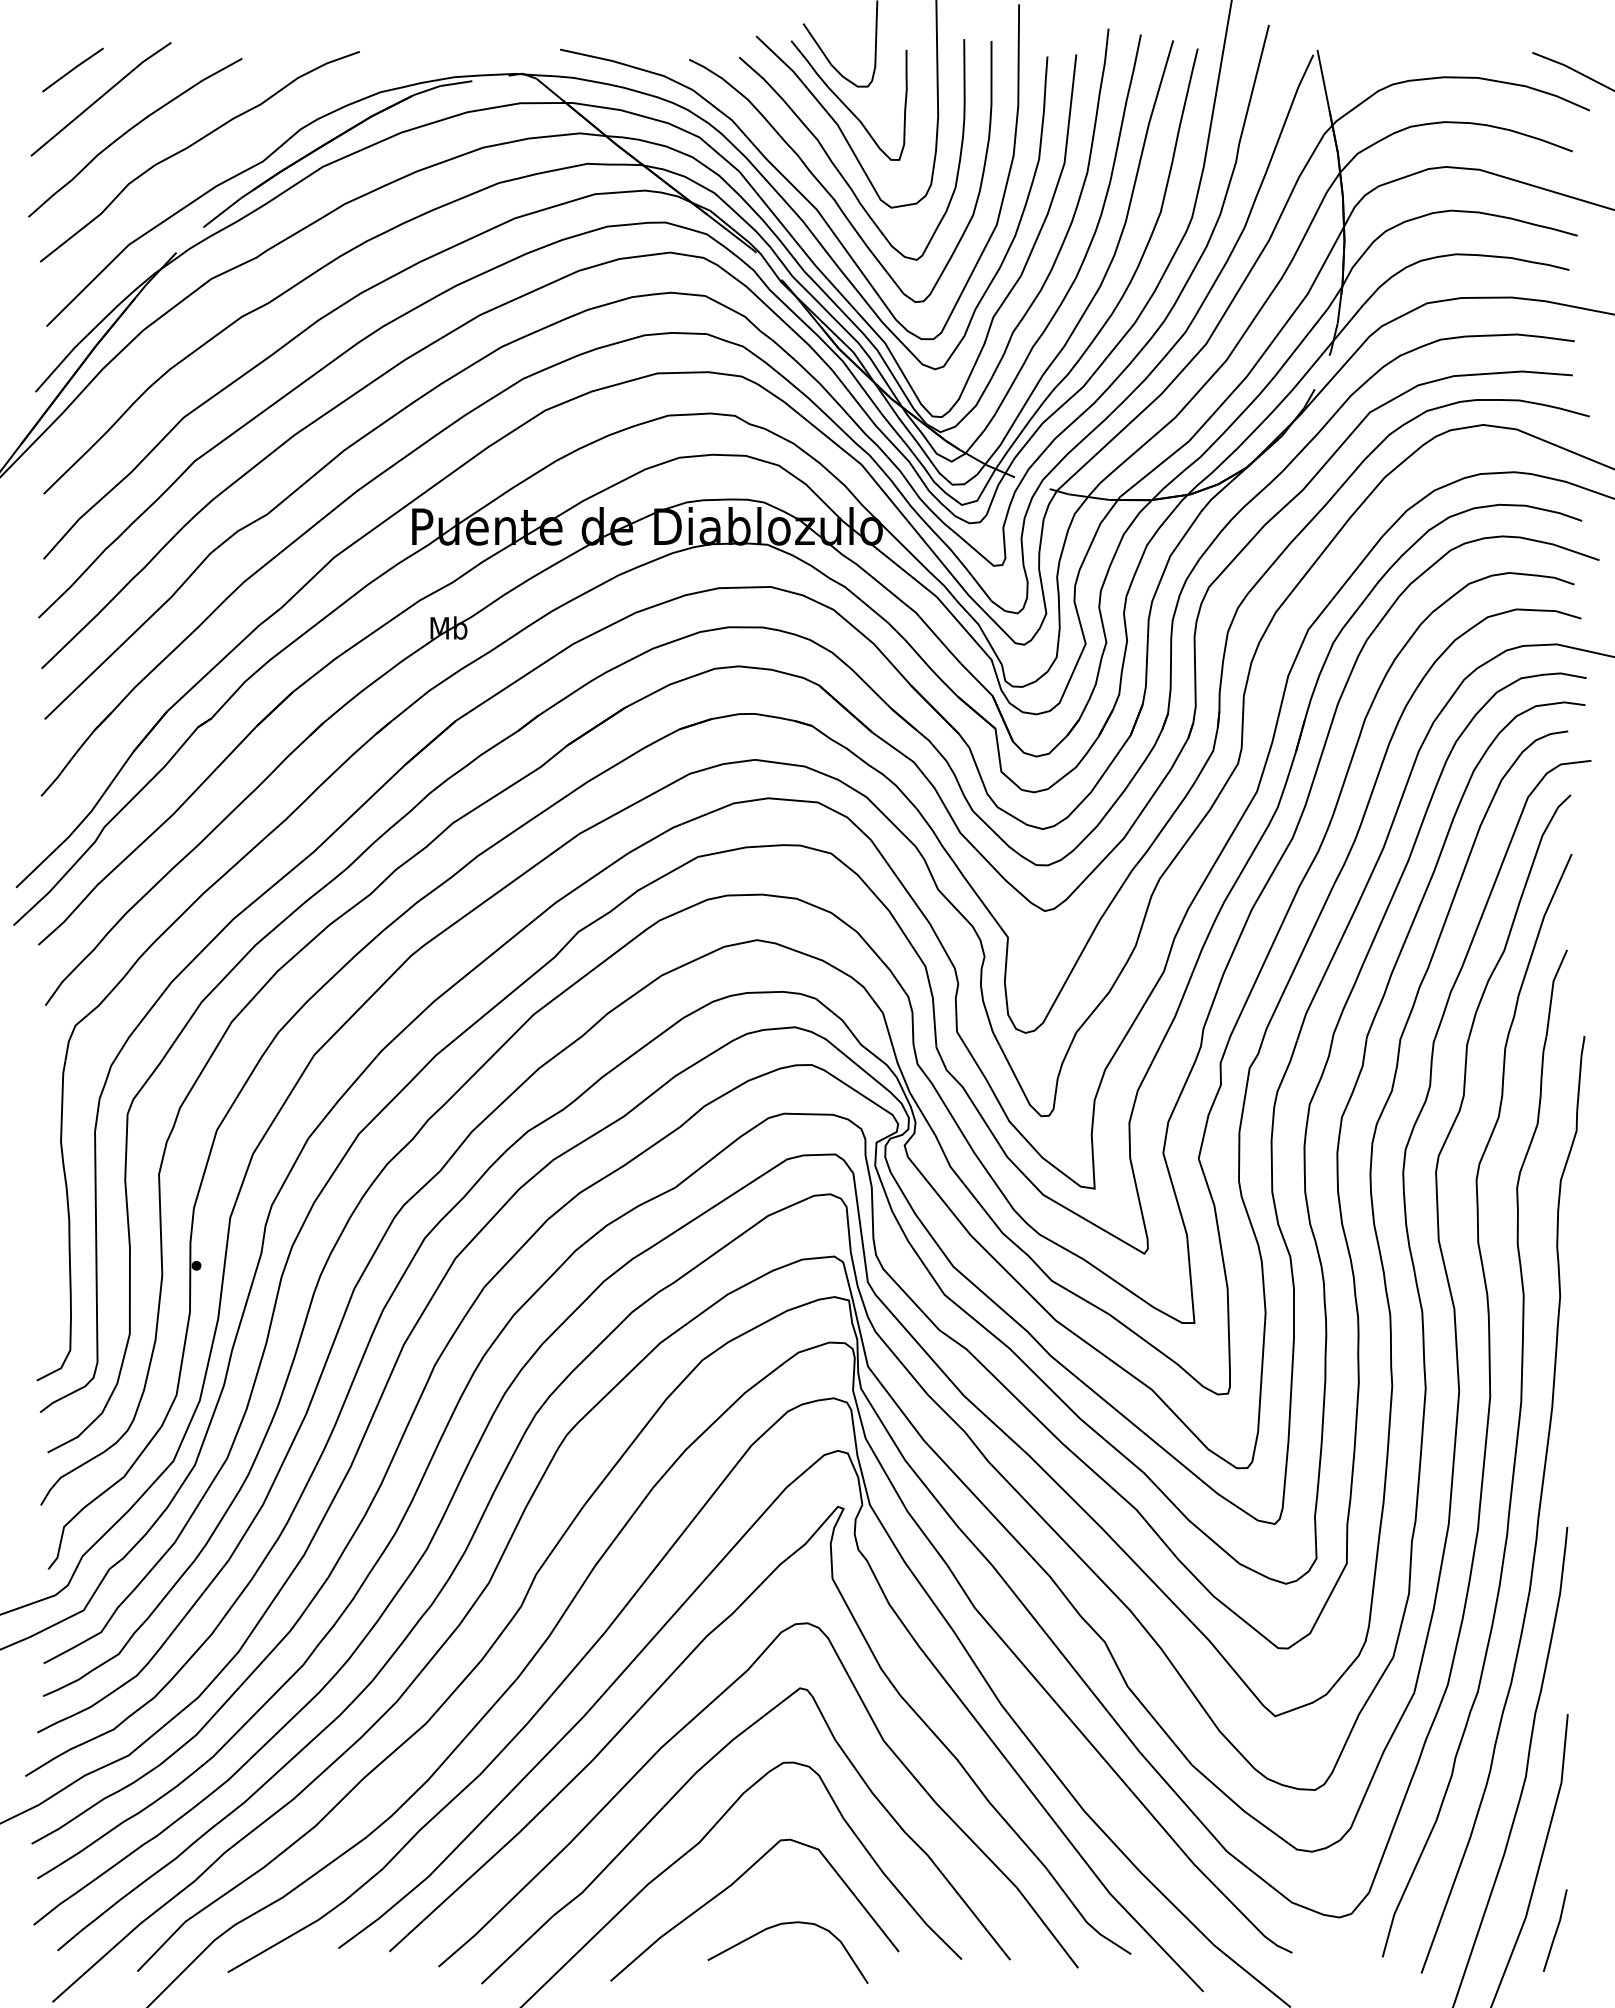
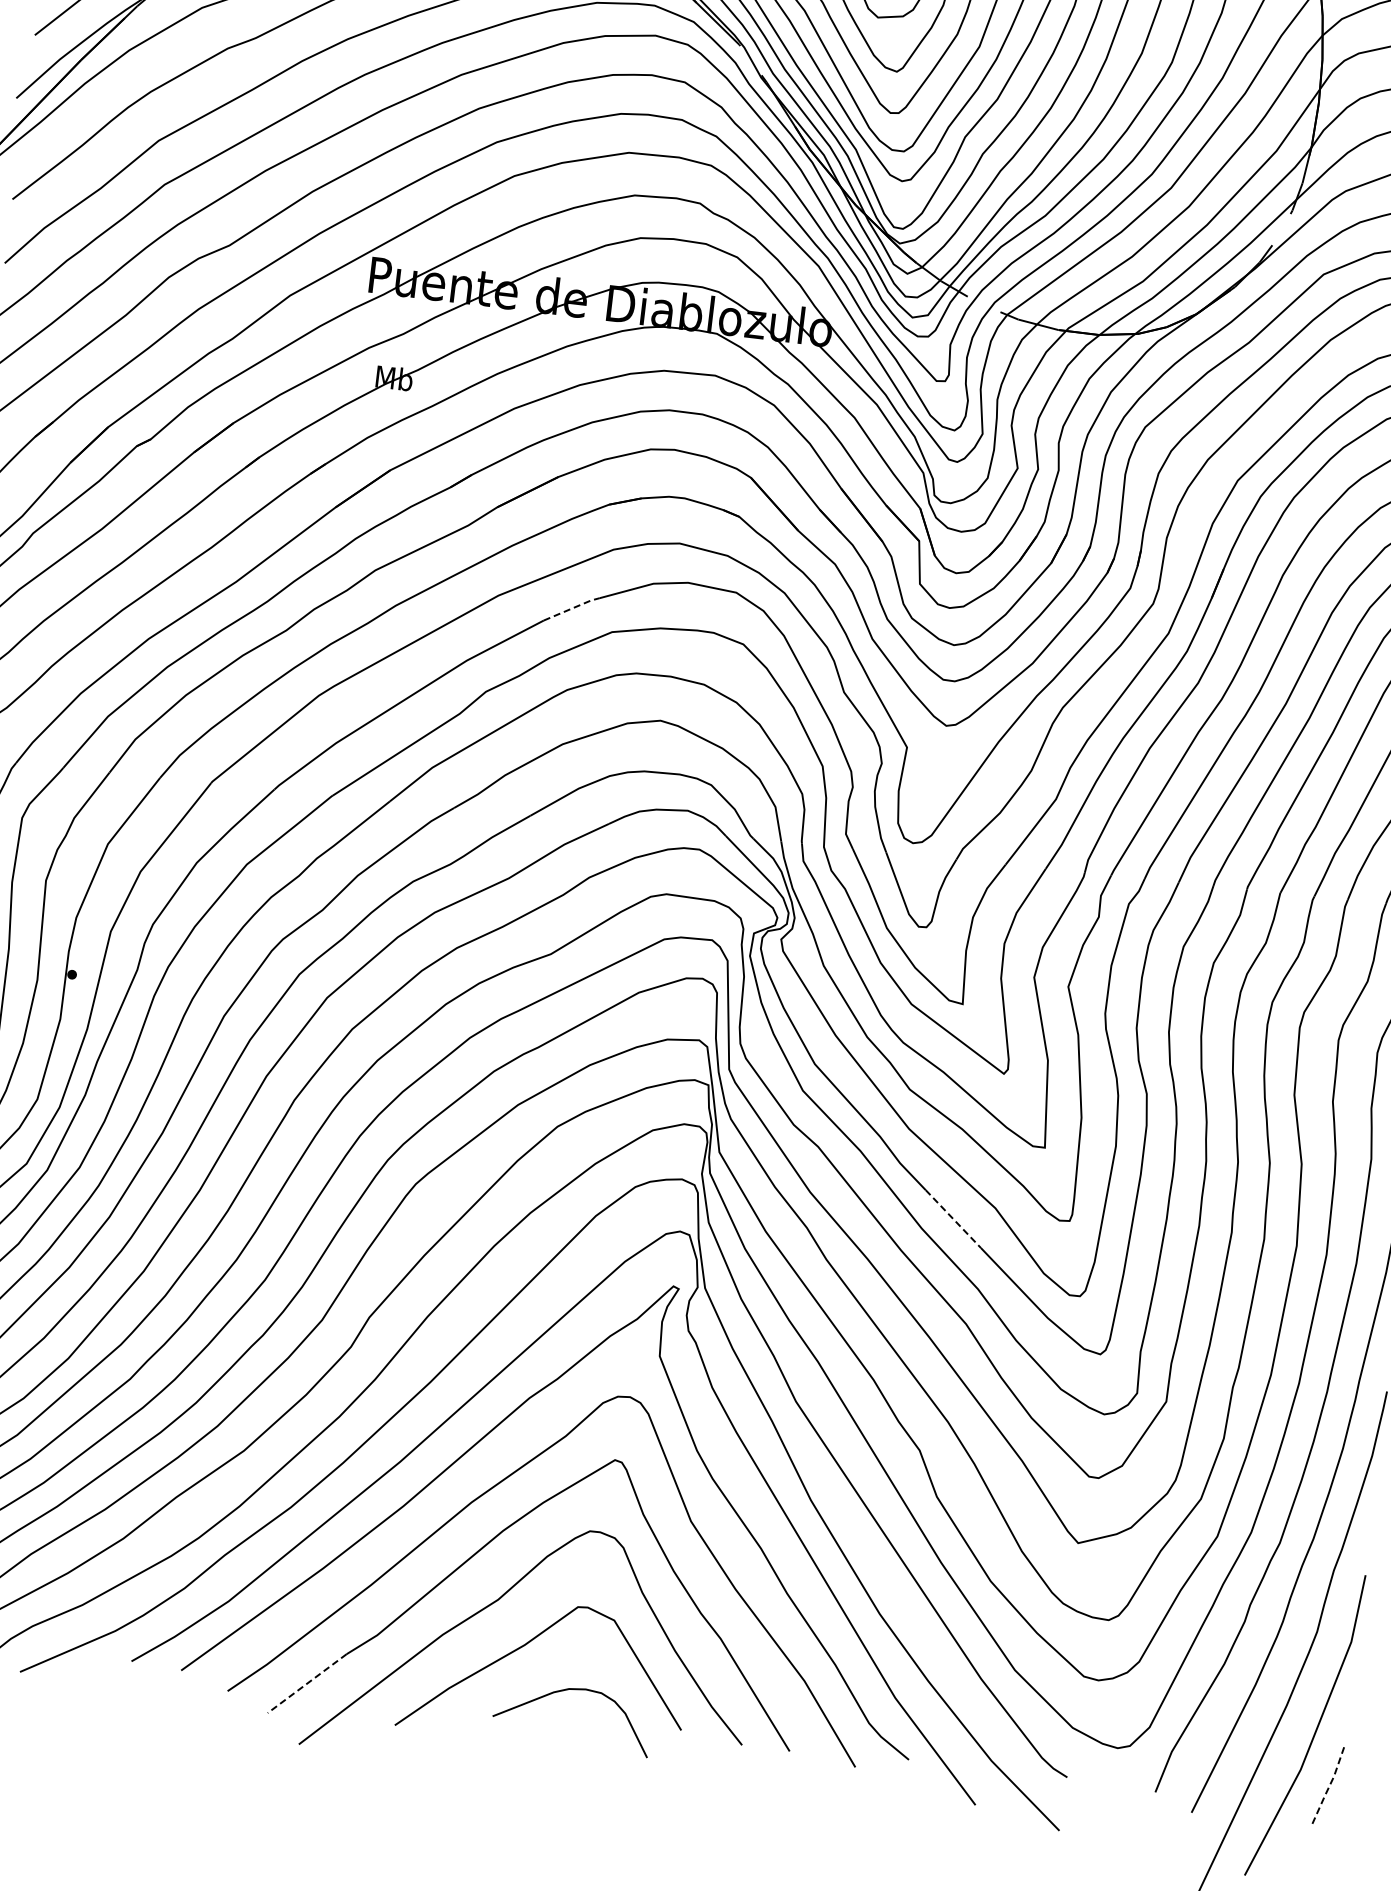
line: (655, 837) -> (572, 608), solid -> dashed
line: (1111, 1406) -> (953, 1219), solid -> dashed
line: (1556, 1931) -> (1329, 1787), solid -> dashed
line: (517, 1949) -> (307, 1683), solid -> dashed

